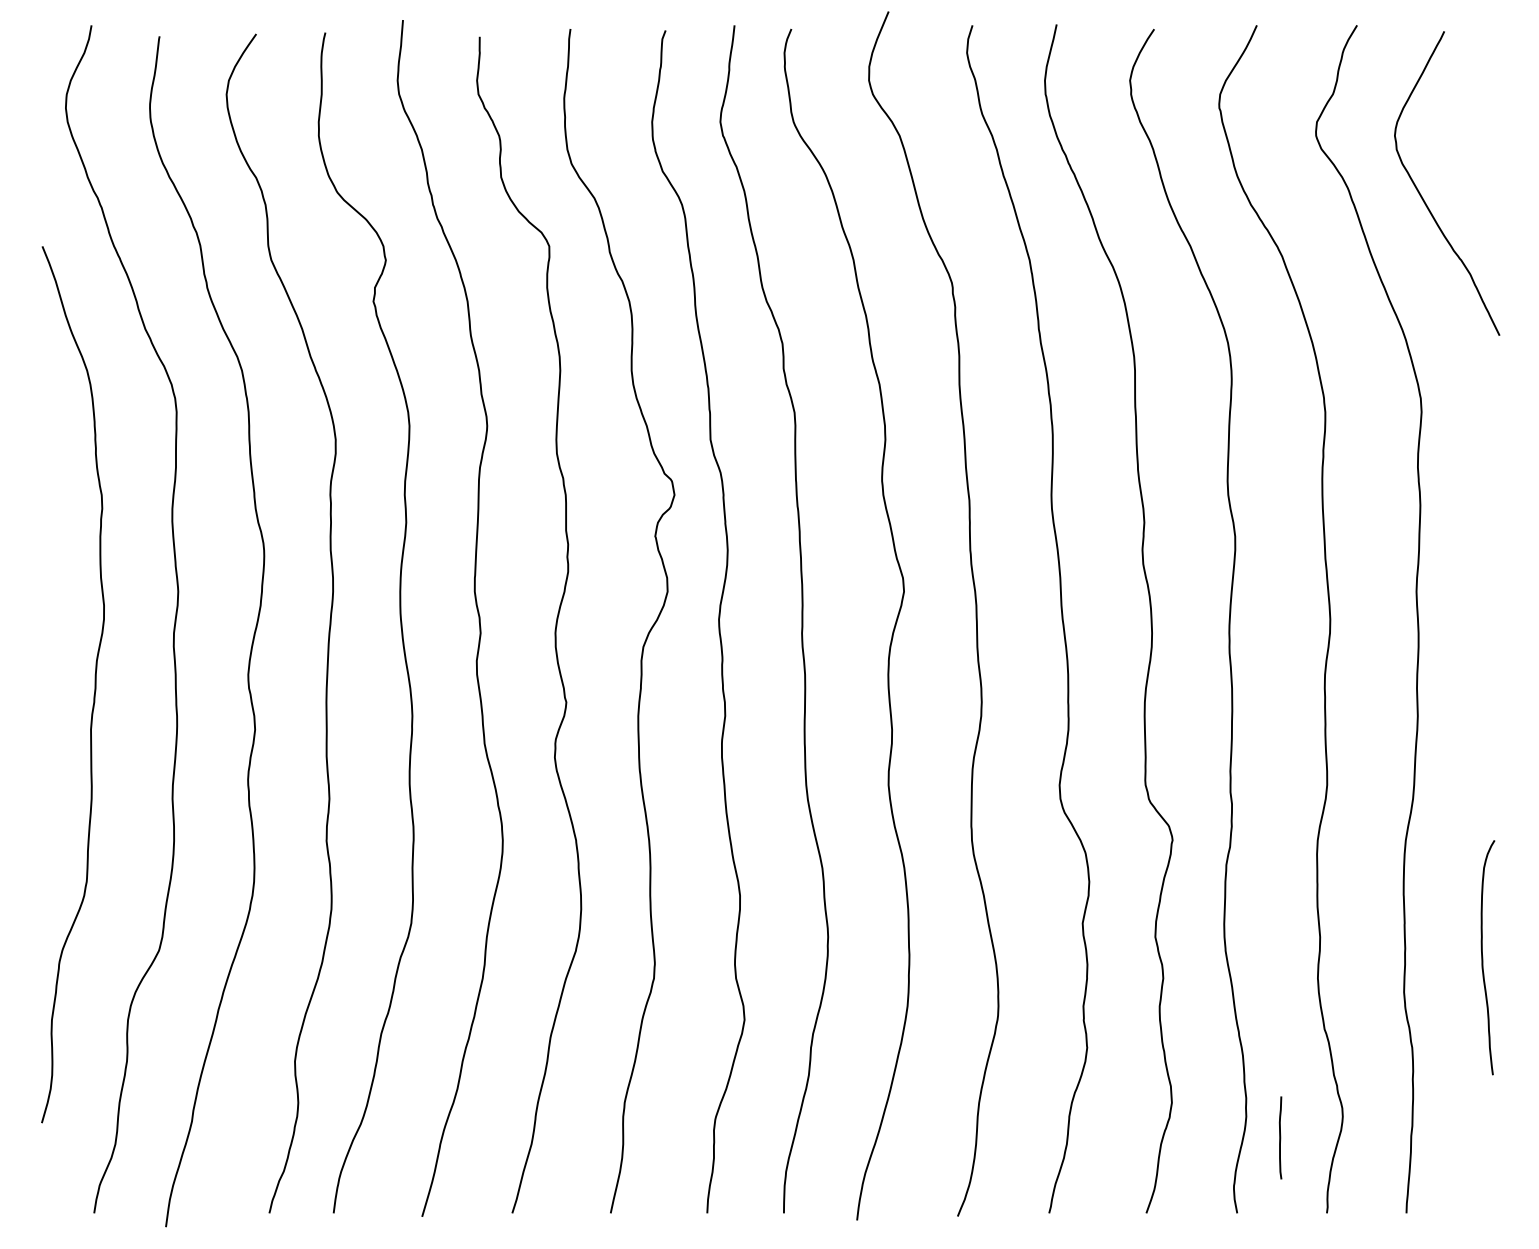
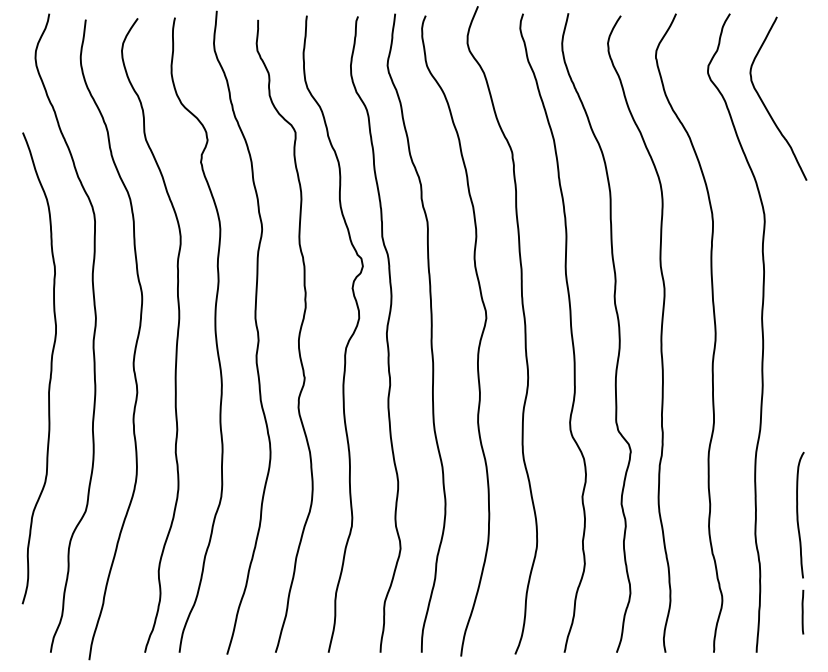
line: (1279, 1136) -> (802, 611), moved

